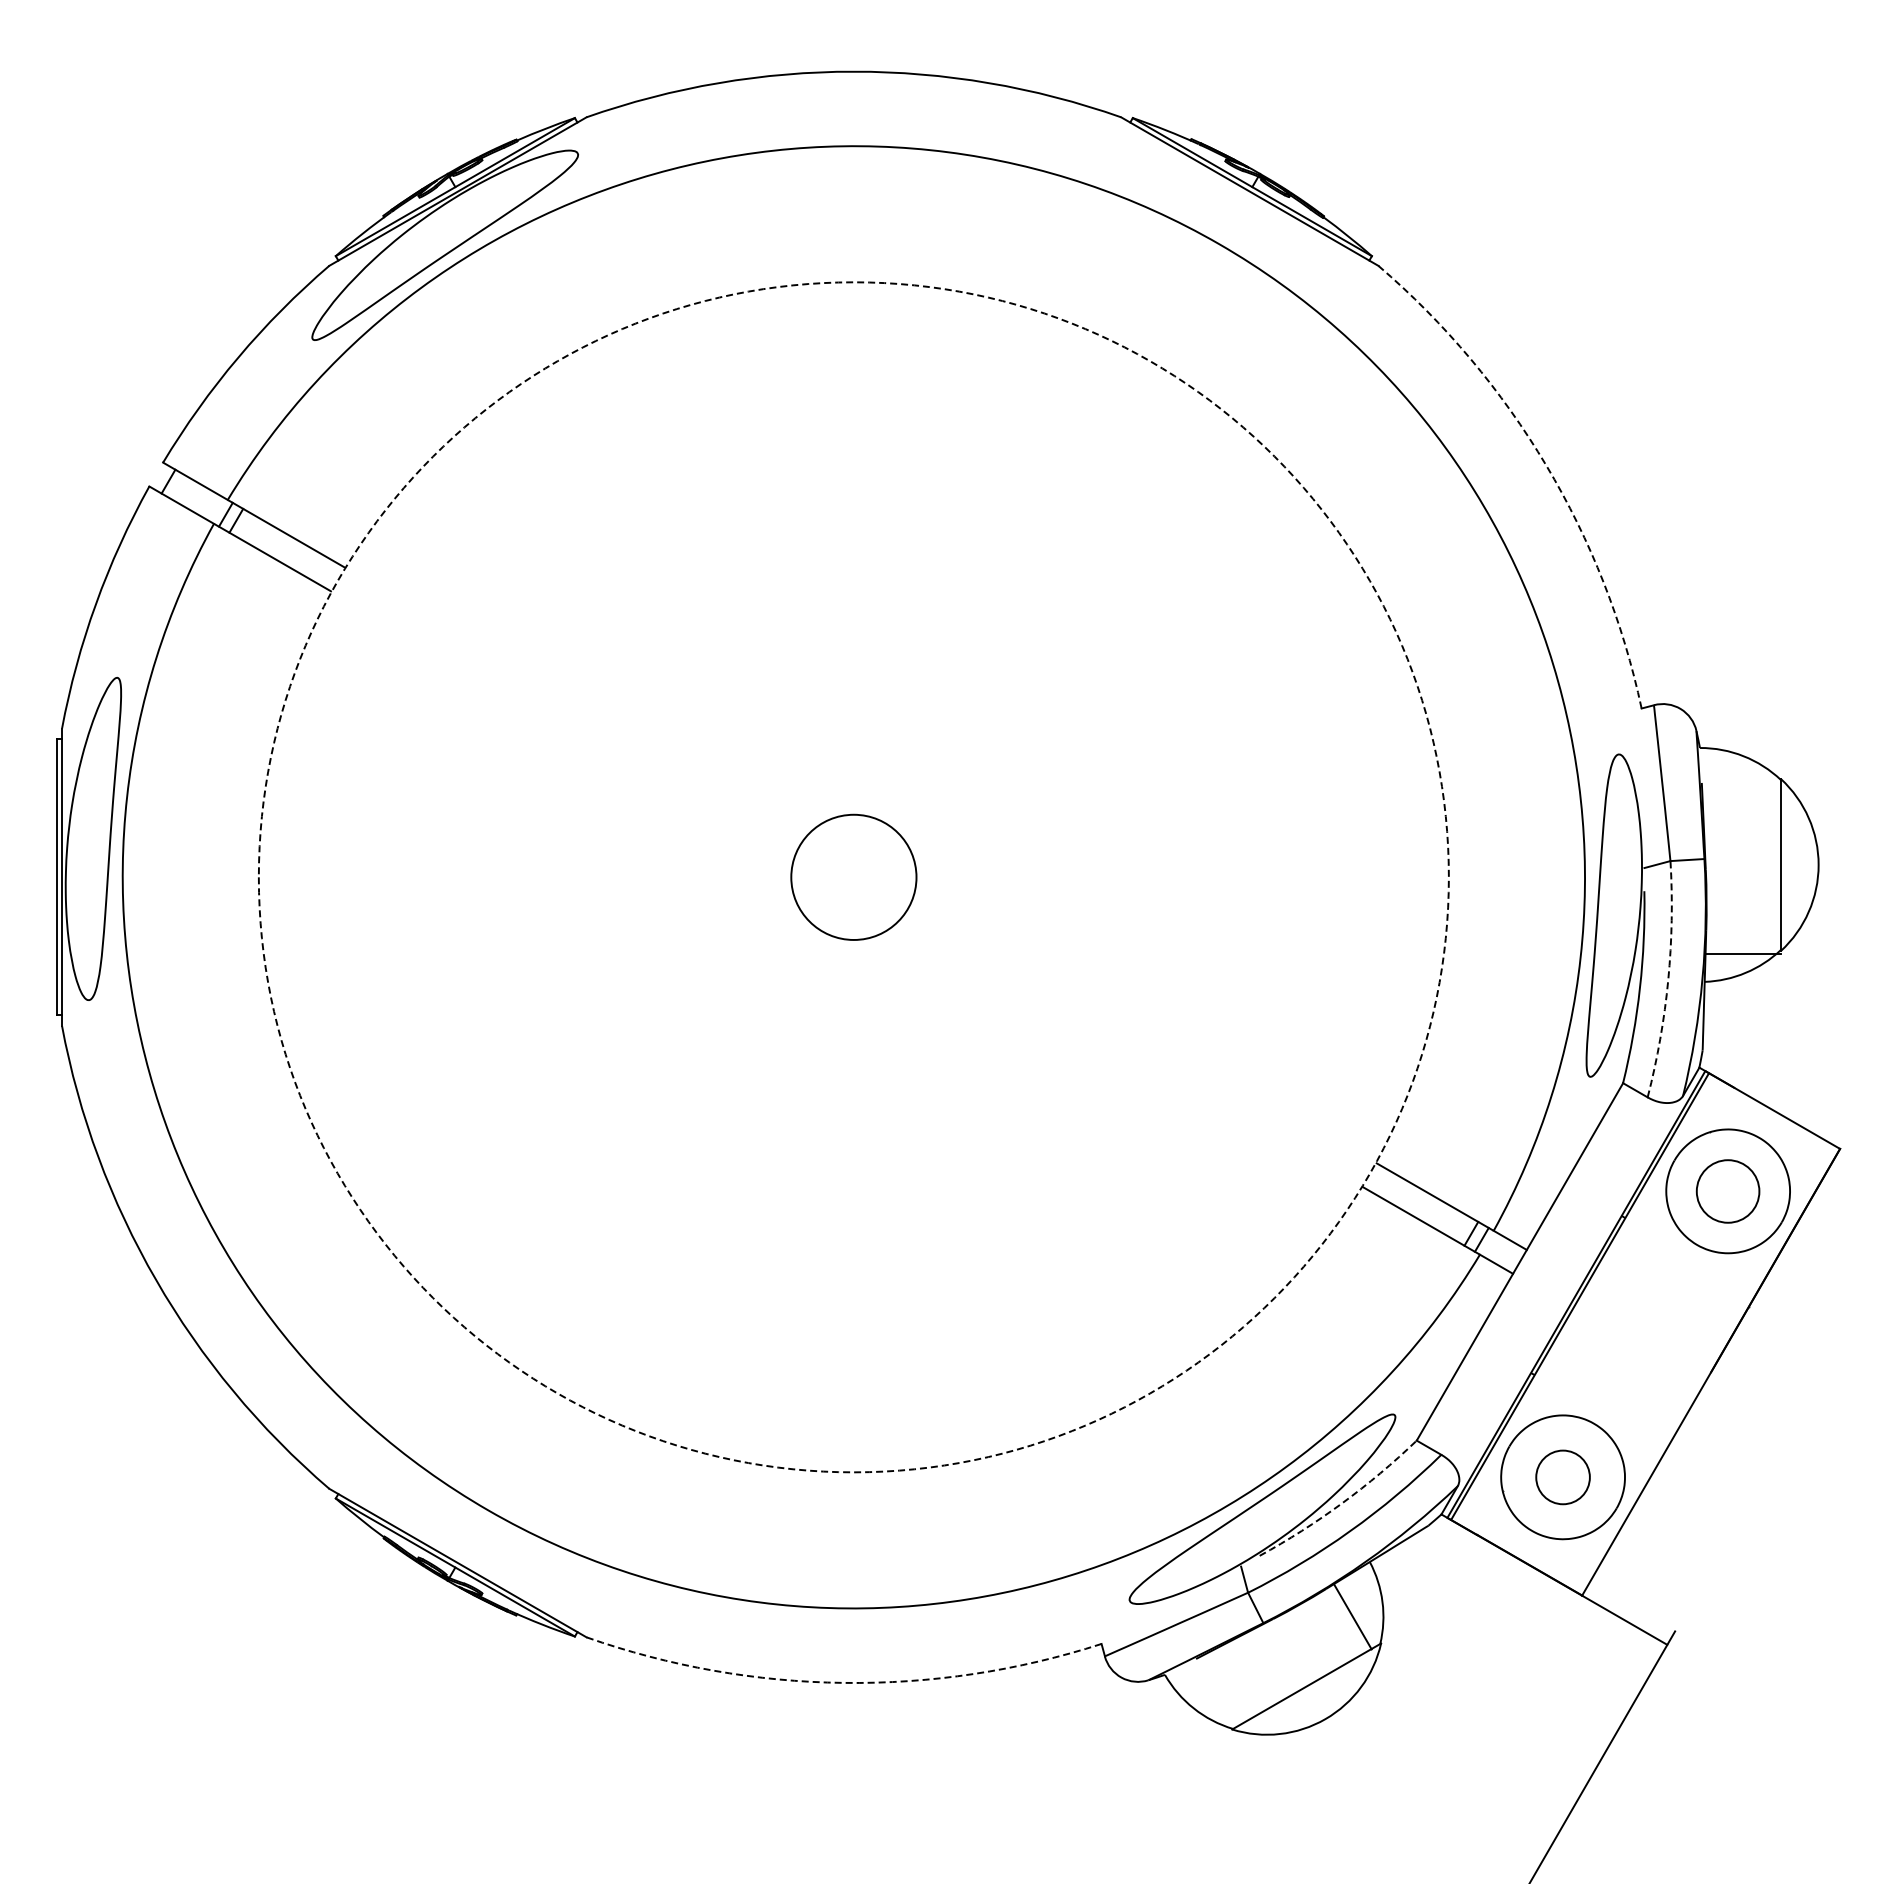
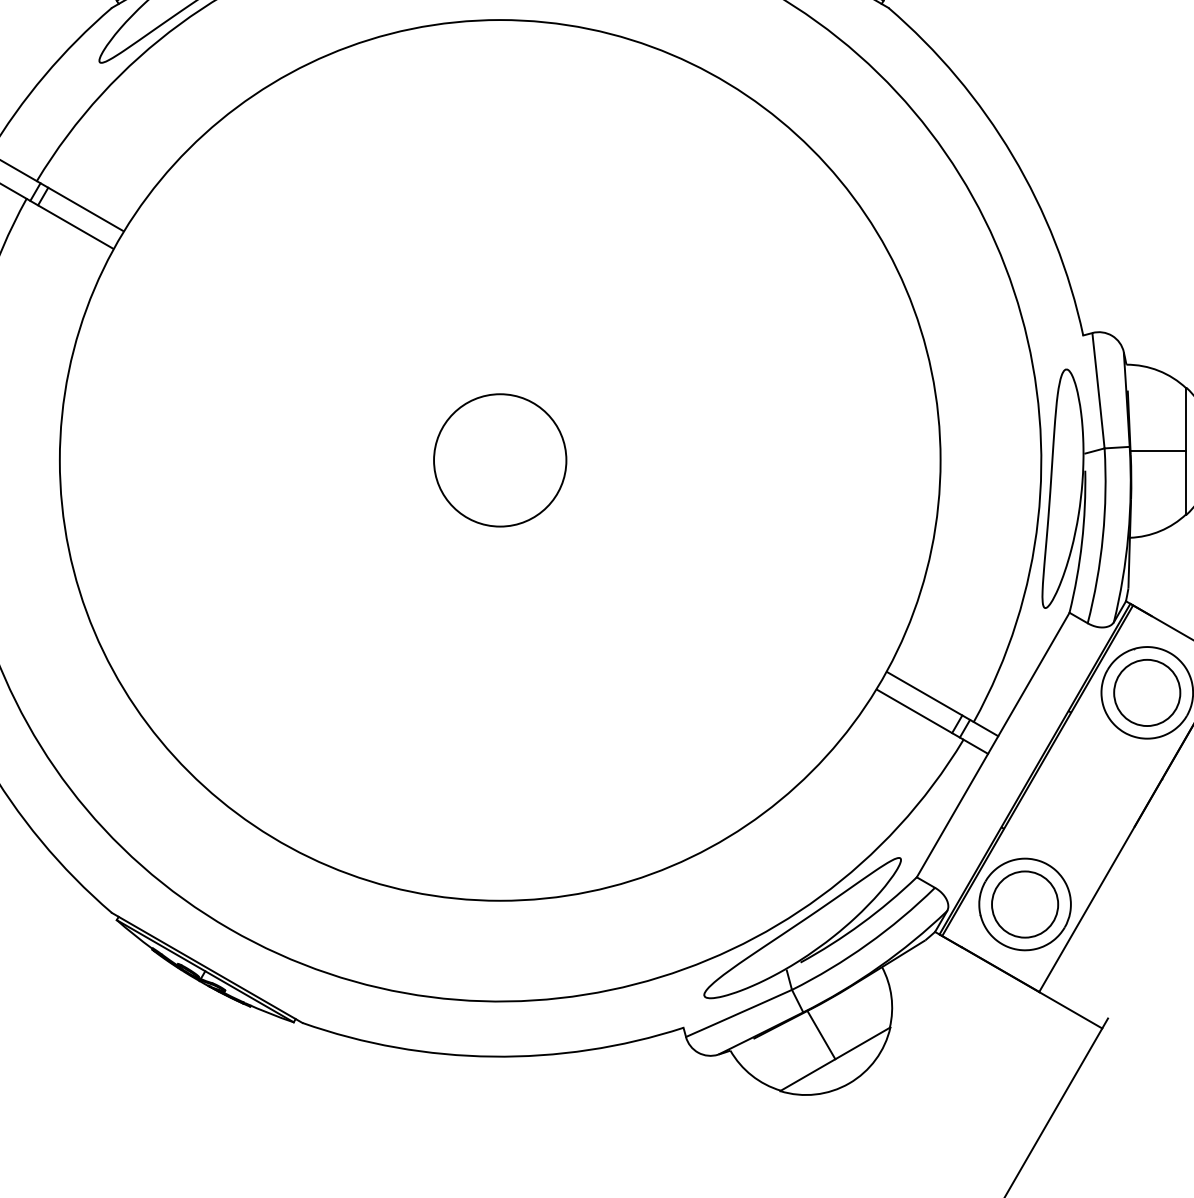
arc: (1546, 465) -> (1012, 155), dashed -> solid
circle: (853, 877) -> (499, 460), dashed -> solid
circle: (853, 877) -> (499, 460), size x1.43
line: (1742, 953) -> (1157, 450), moved
arc: (1668, 980) -> (1103, 536), dashed -> solid
circle: (1727, 1191) -> (1146, 692), size x1.43
circle: (1562, 1477) -> (1024, 904), size x1.67
arc: (1342, 1503) -> (861, 923), dashed -> solid
line: (1352, 1616) -> (821, 1034), moved
arc: (843, 1682) -> (492, 1056), dashed -> solid

